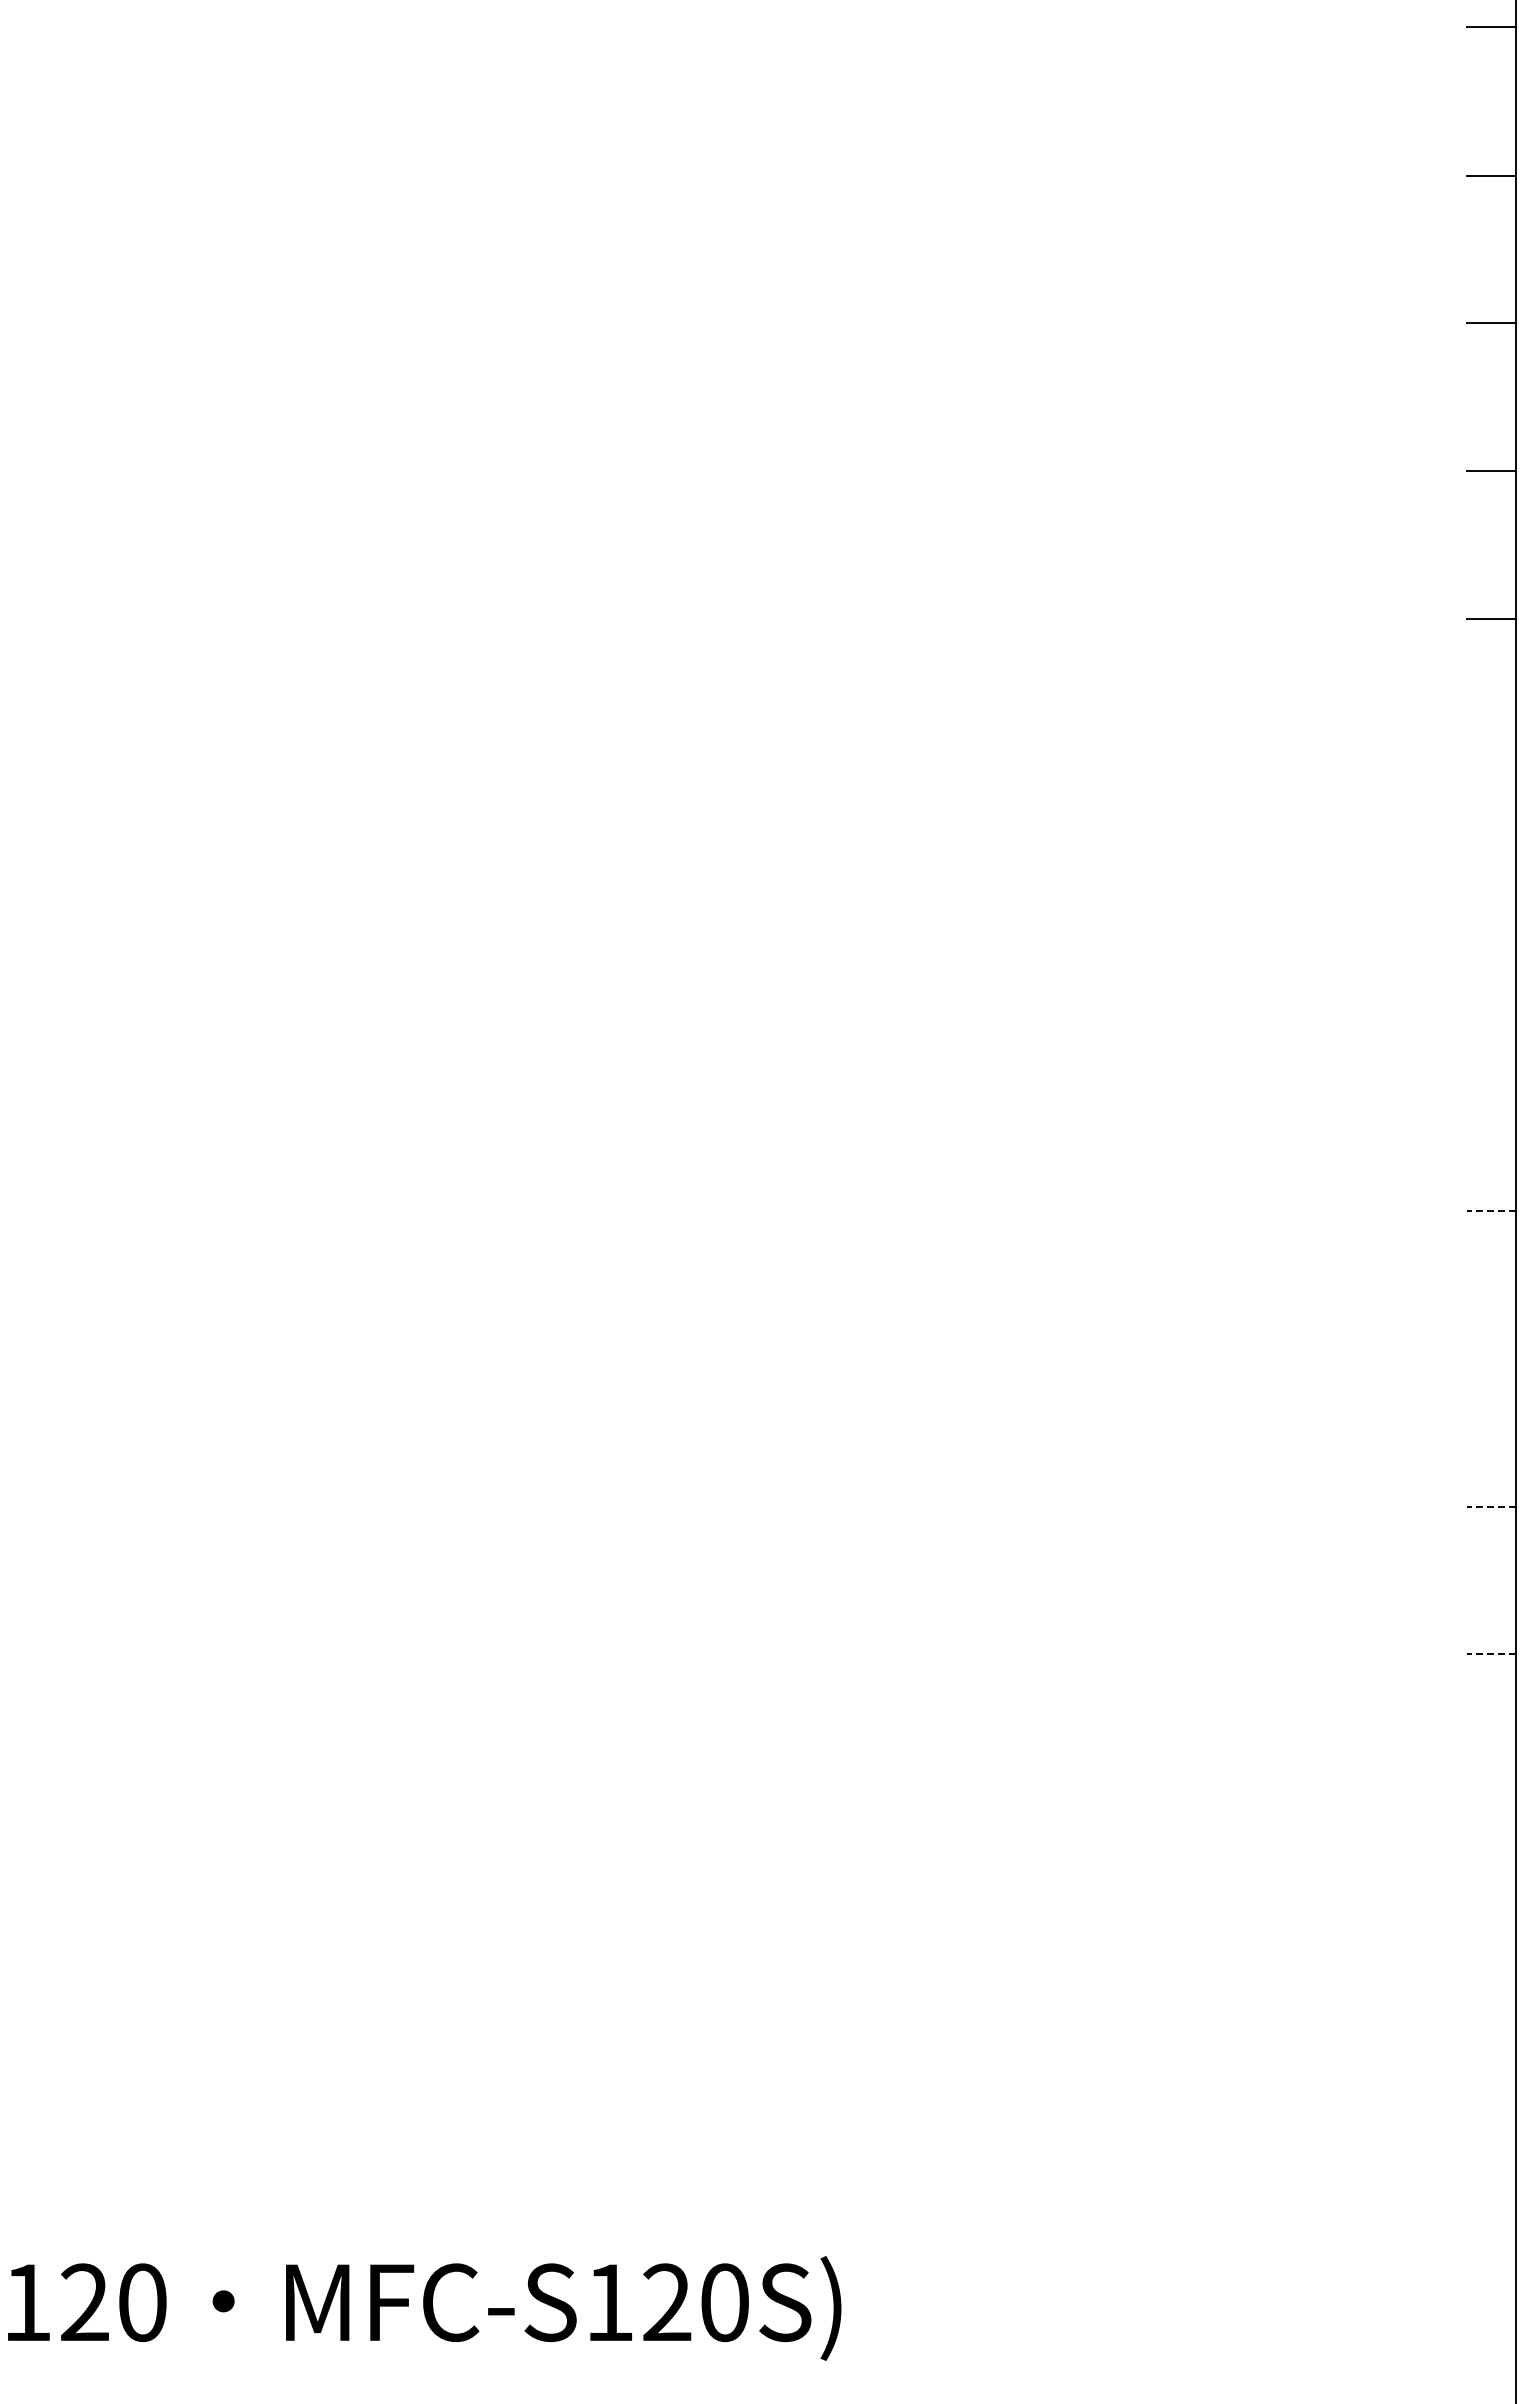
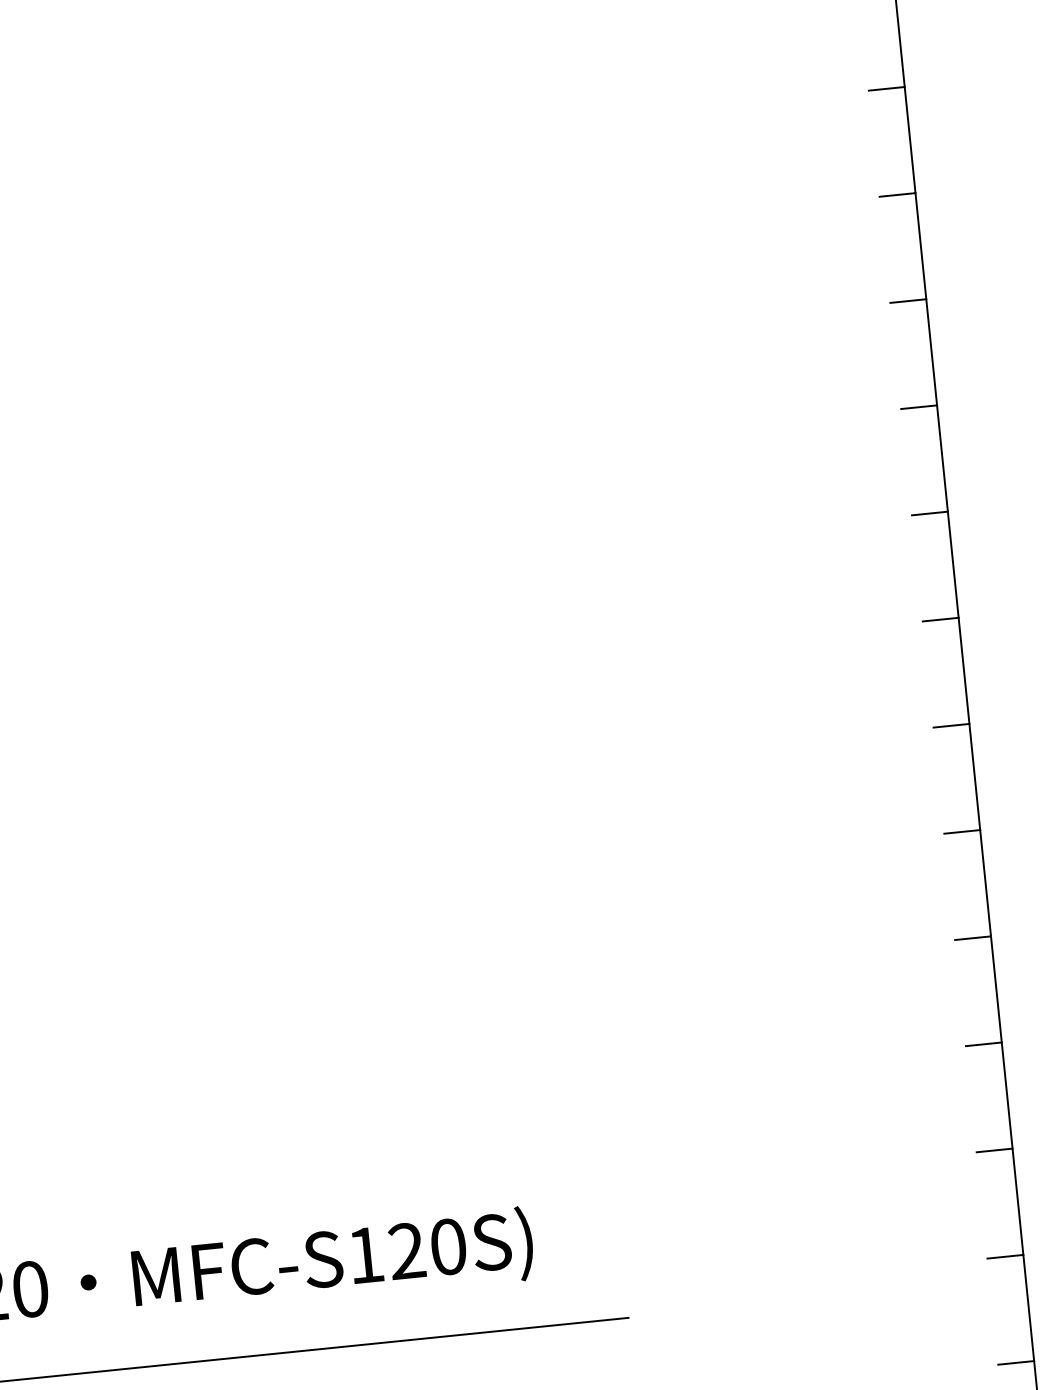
line: (1491, 767) -> (886, 89), added
line: (1491, 915) -> (897, 195), added
line: (1491, 1062) -> (908, 300), added
line: (1491, 1210) -> (919, 407), dashed -> solid
line: (1491, 1358) -> (929, 513), added
line: (1491, 1506) -> (940, 619), dashed -> solid
line: (1491, 1654) -> (951, 725), dashed -> solid
line: (1491, 1802) -> (962, 832), added
line: (1491, 1950) -> (973, 938), added
line: (1491, 2098) -> (983, 1044), added
line: (1491, 2246) -> (994, 1150), added
line: (1491, 2394) -> (1005, 1256), added

